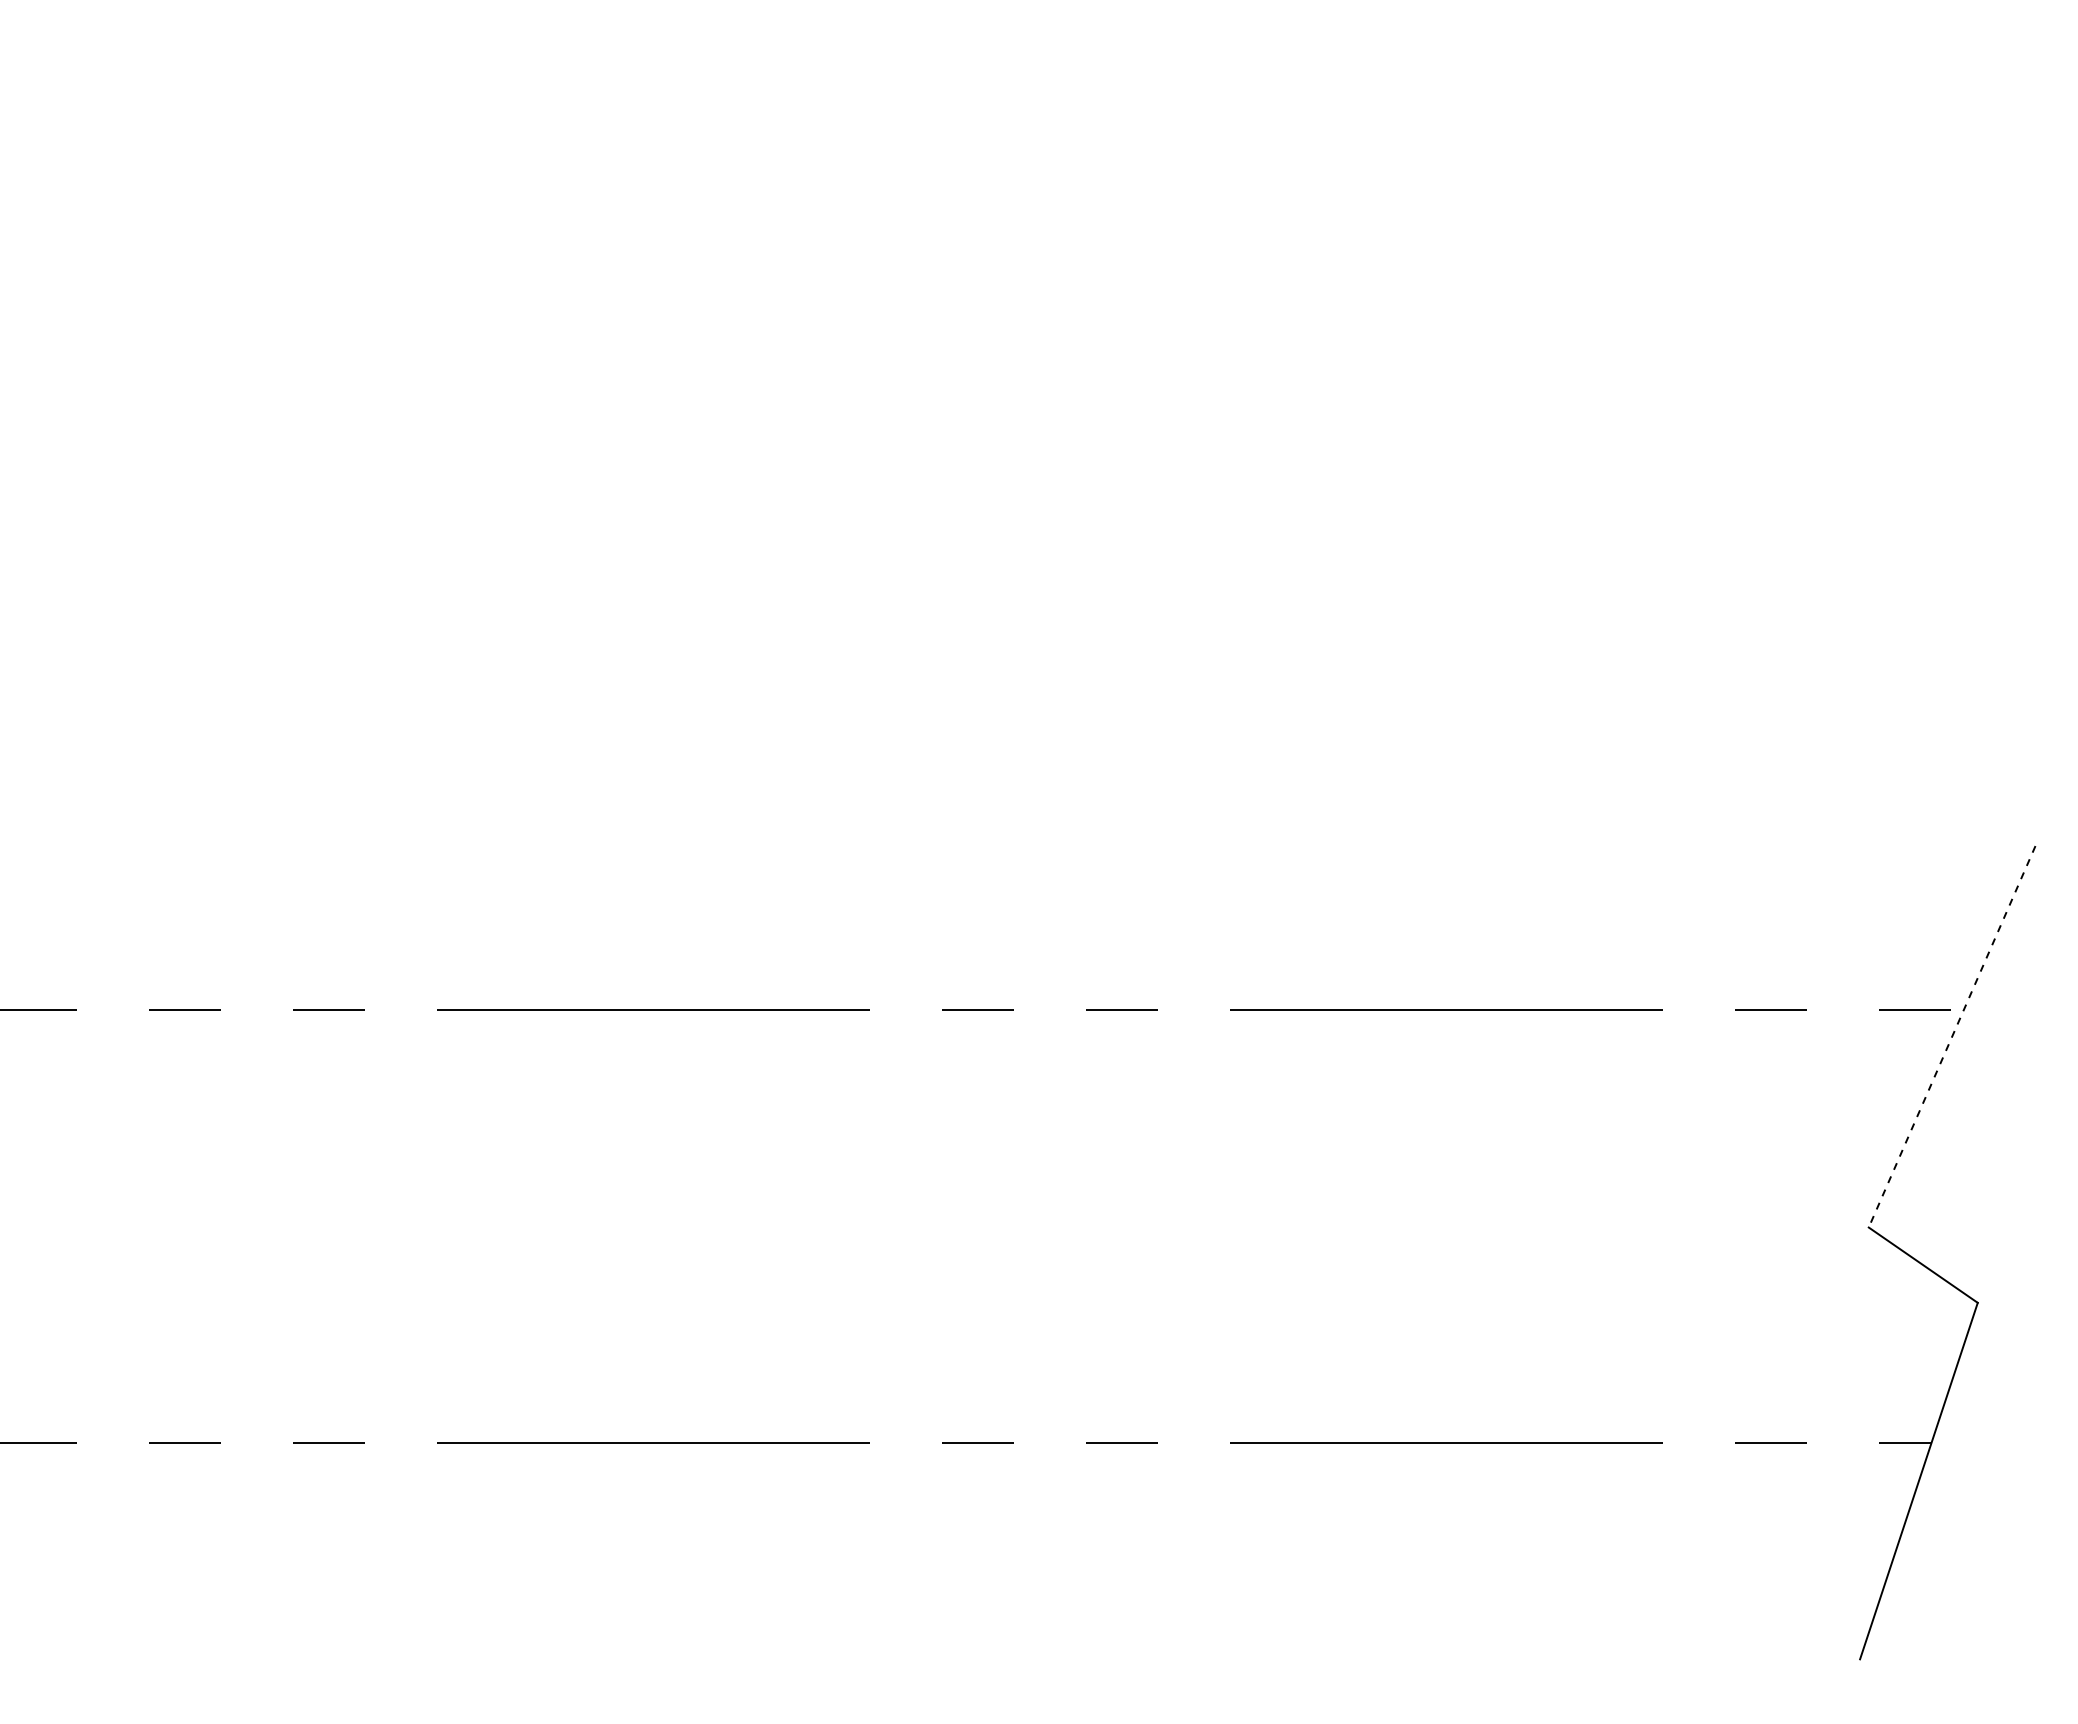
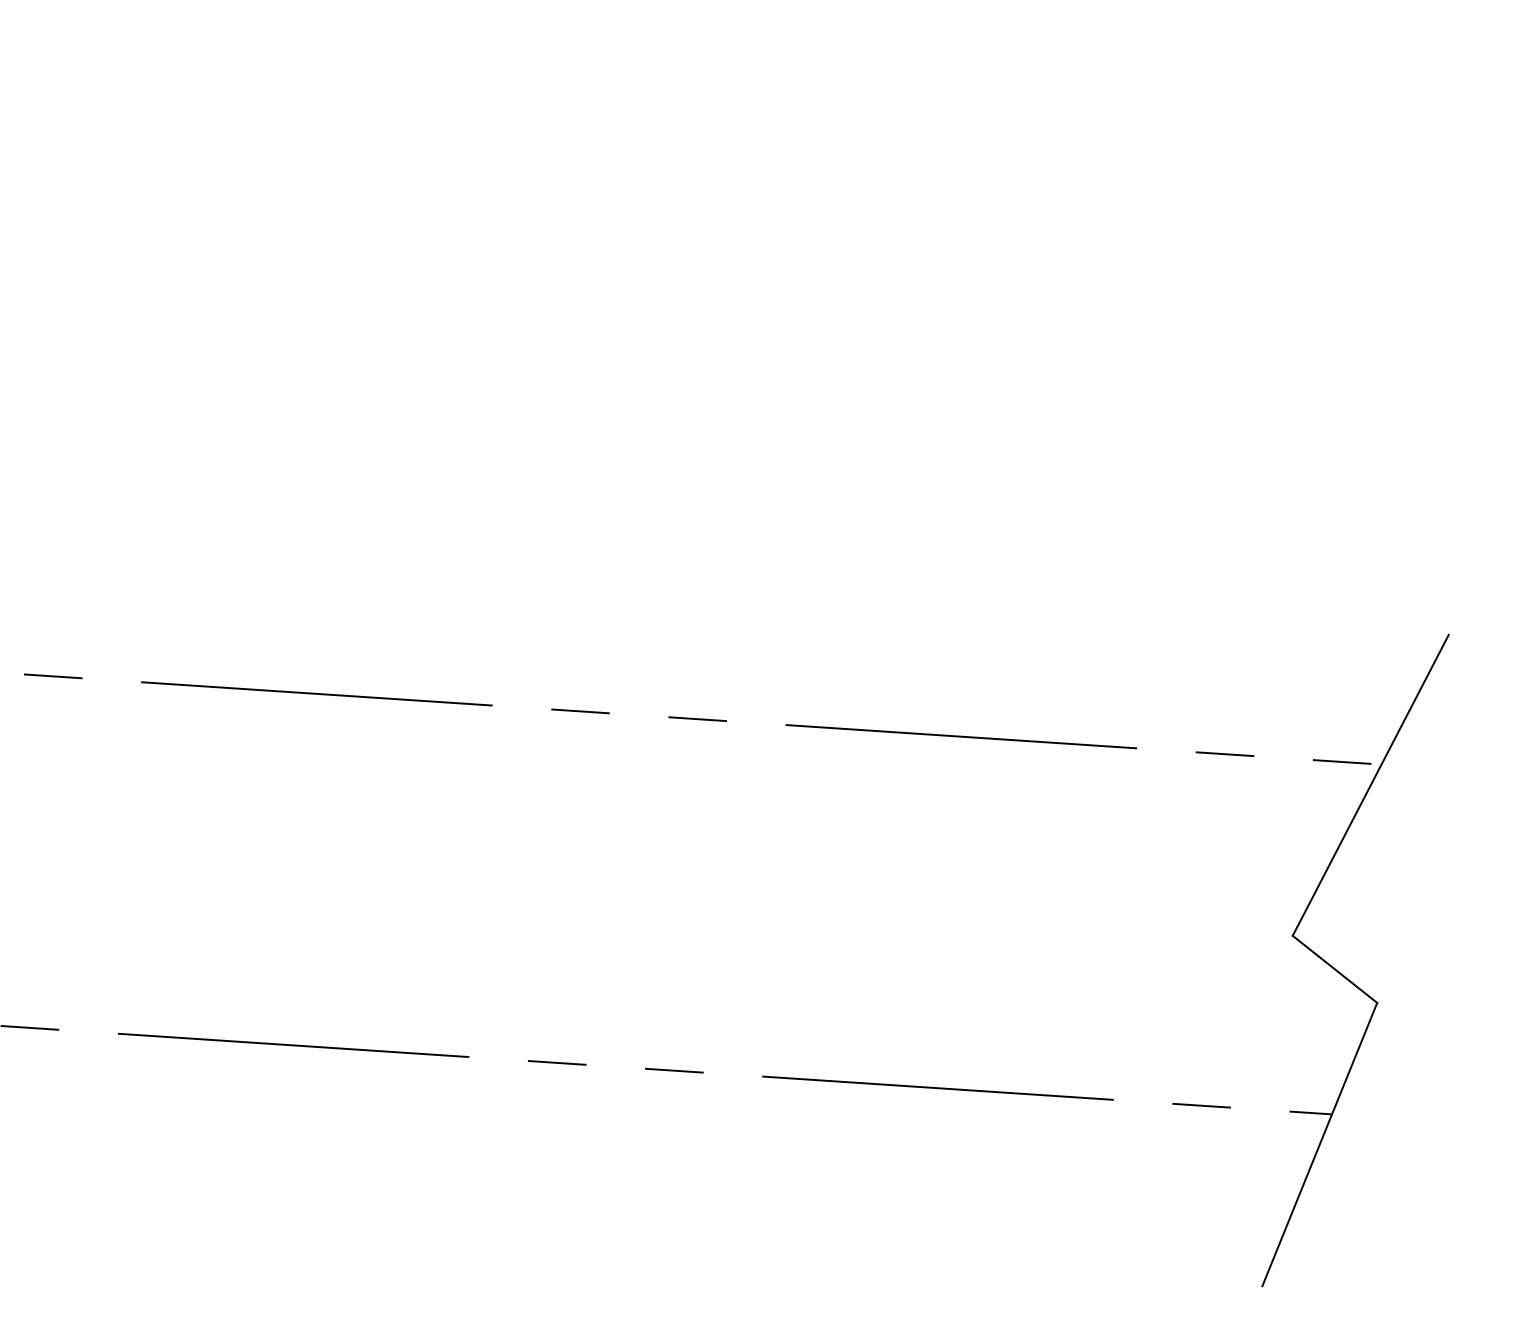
line: (1951, 1037) -> (1370, 785), dashed -> solid

